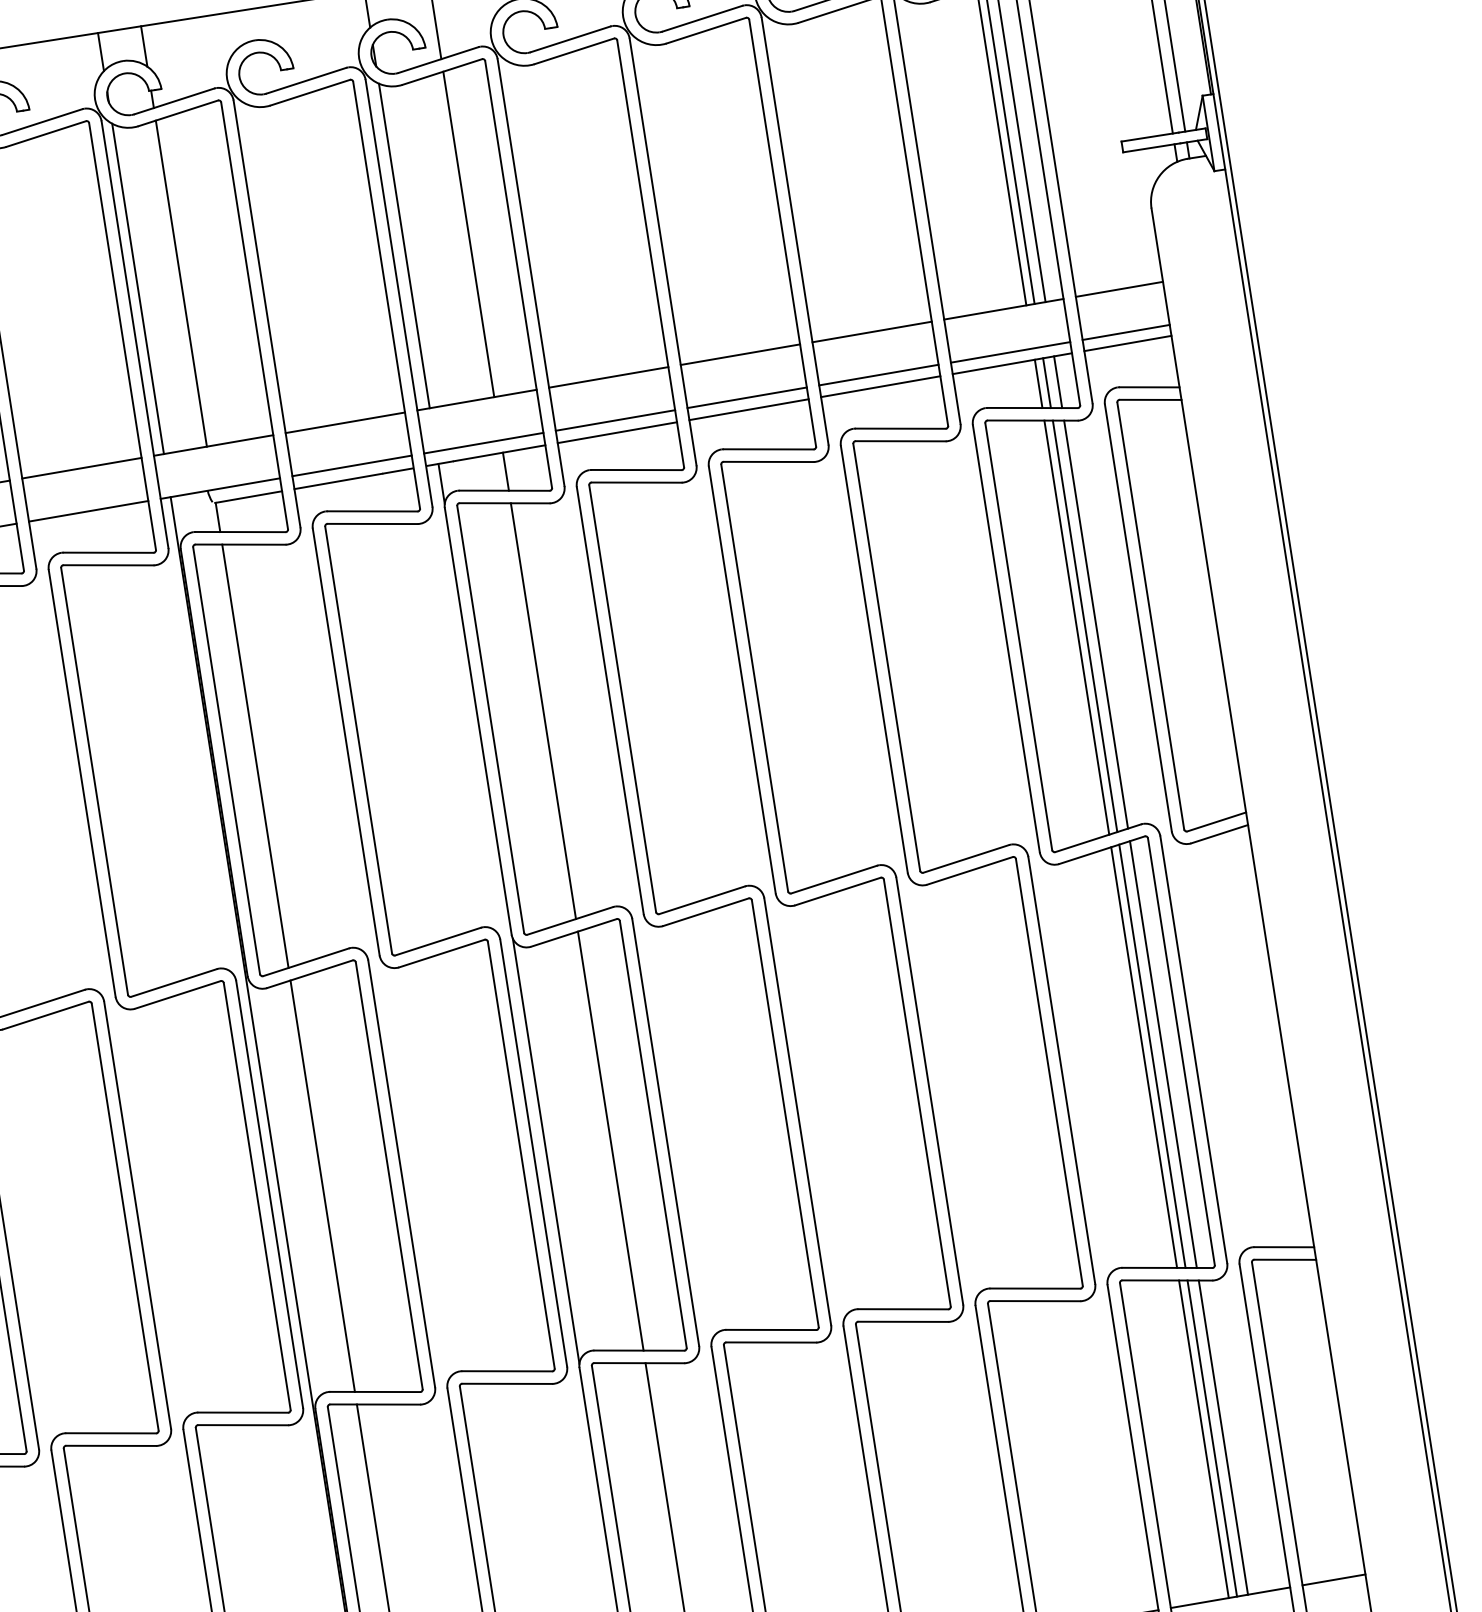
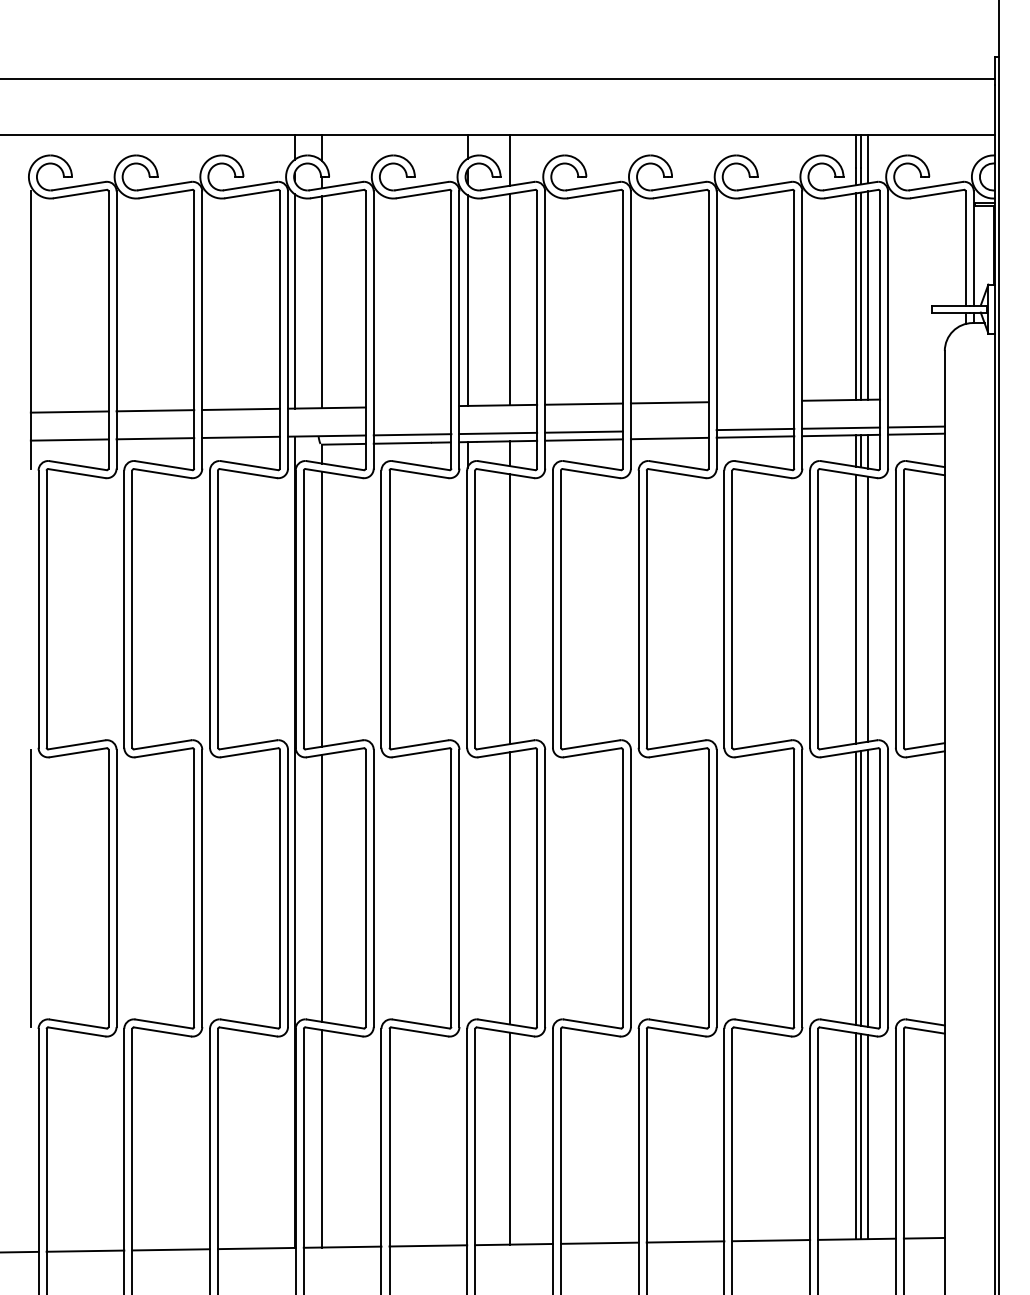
line: (1119, 288) -> (916, 398), removed
line: (872, 331) -> (755, 401), removed
line: (746, 397) -> (669, 430), removed
line: (345, 422) -> (412, 406), removed
line: (1085, 625) -> (861, 608), removed
line: (546, 1151) -> (467, 888), removed

